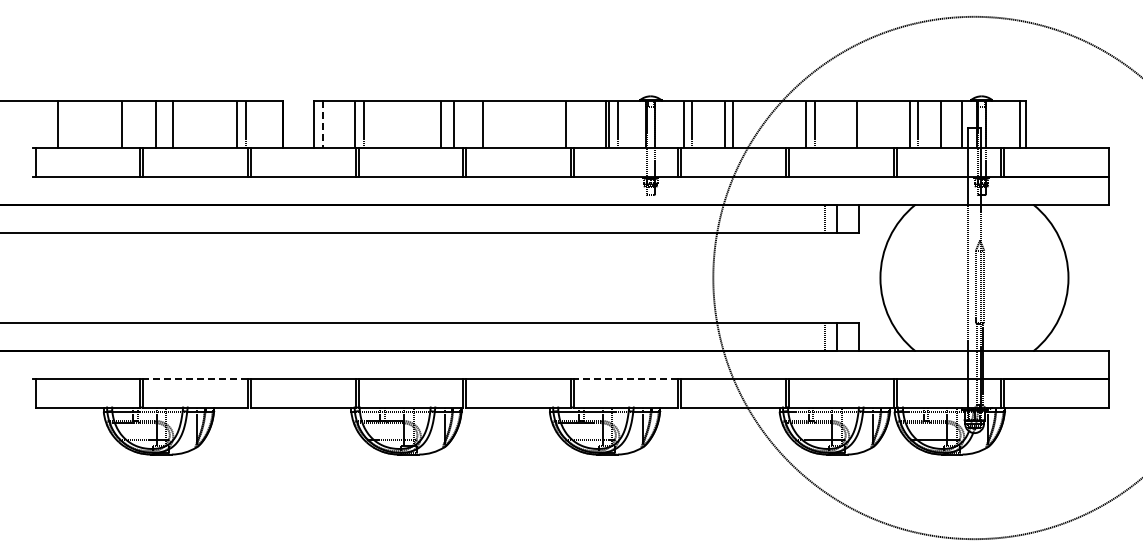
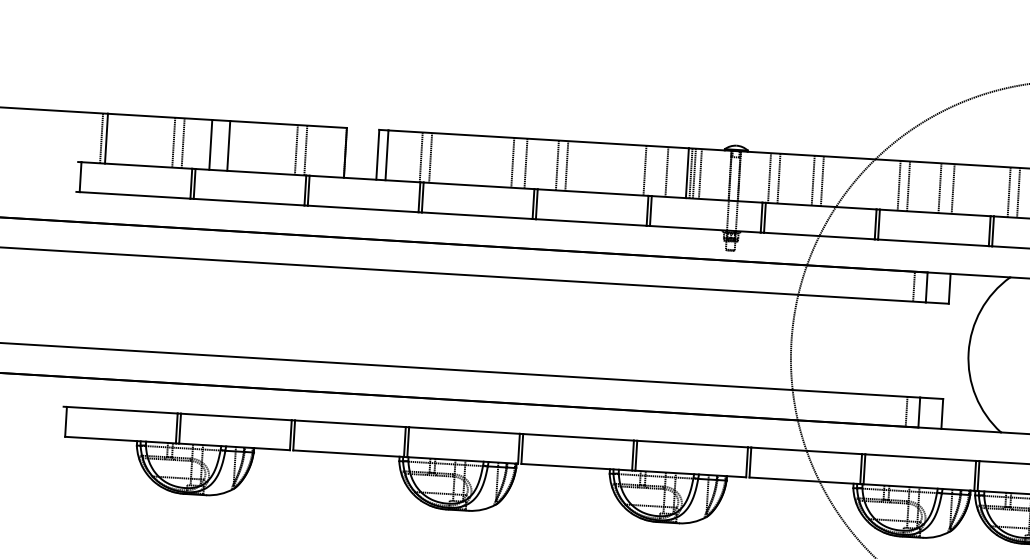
line: (53, 124) -> (101, 137), added
line: (130, 124) -> (183, 142), added
line: (322, 124) -> (386, 154), dashed -> solid
line: (492, 124) -> (567, 165), added
line: (586, 124) -> (666, 171), added
line: (612, 124) -> (694, 173), added
line: (844, 124) -> (940, 187), added
line: (195, 379) -> (236, 417), dashed -> solid
line: (625, 379) -> (691, 444), dashed -> solid

